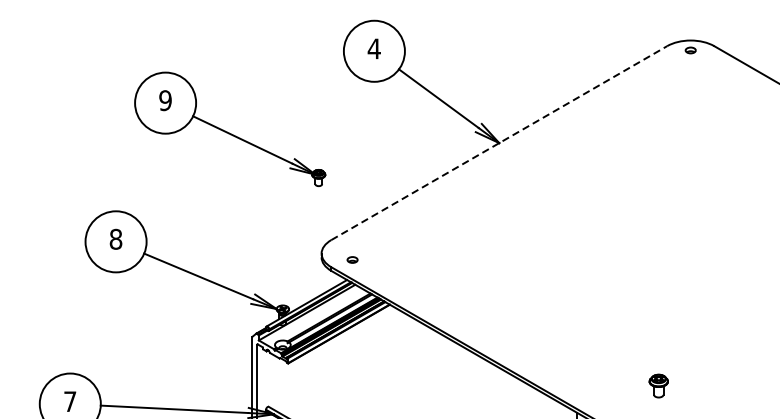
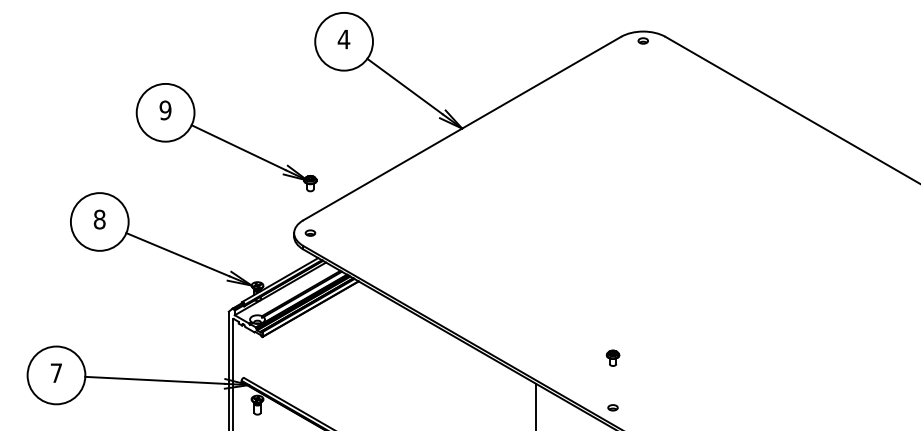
part: (229, 129) -> (226, 137), moved
line: (499, 143) -> (462, 128), dashed -> solid
part: (352, 259) -> (310, 232), moved
part: (658, 385) -> (612, 357), size x0.71

